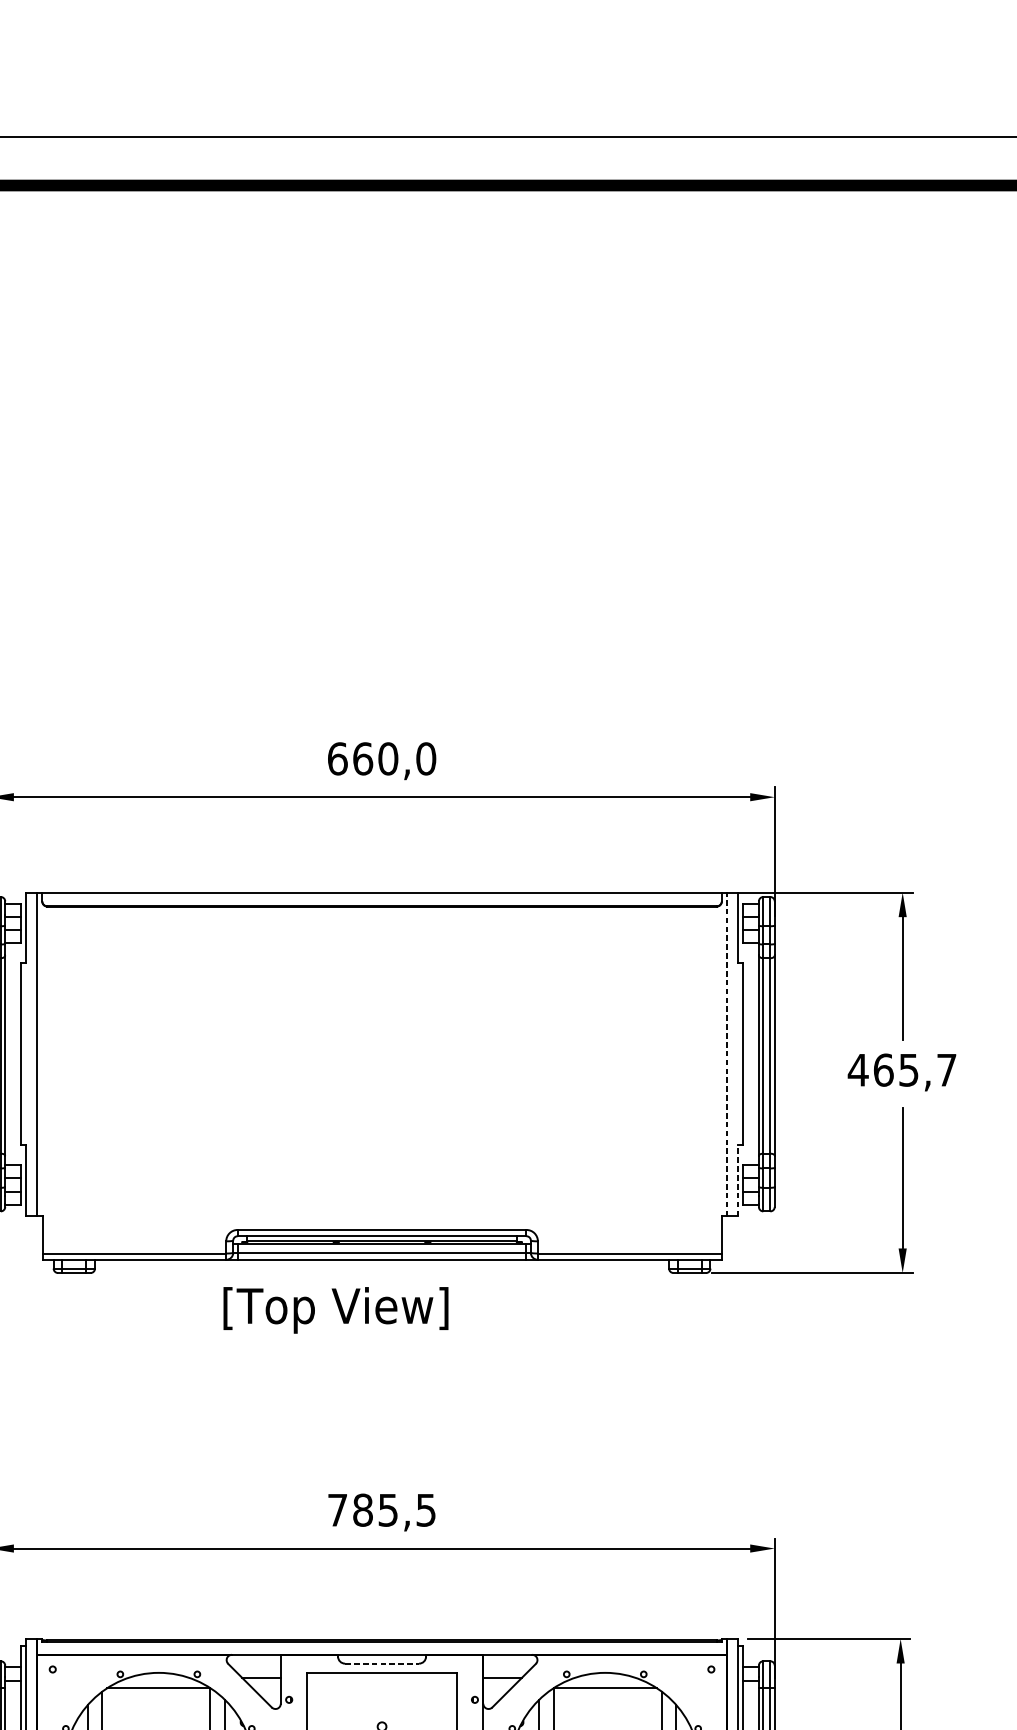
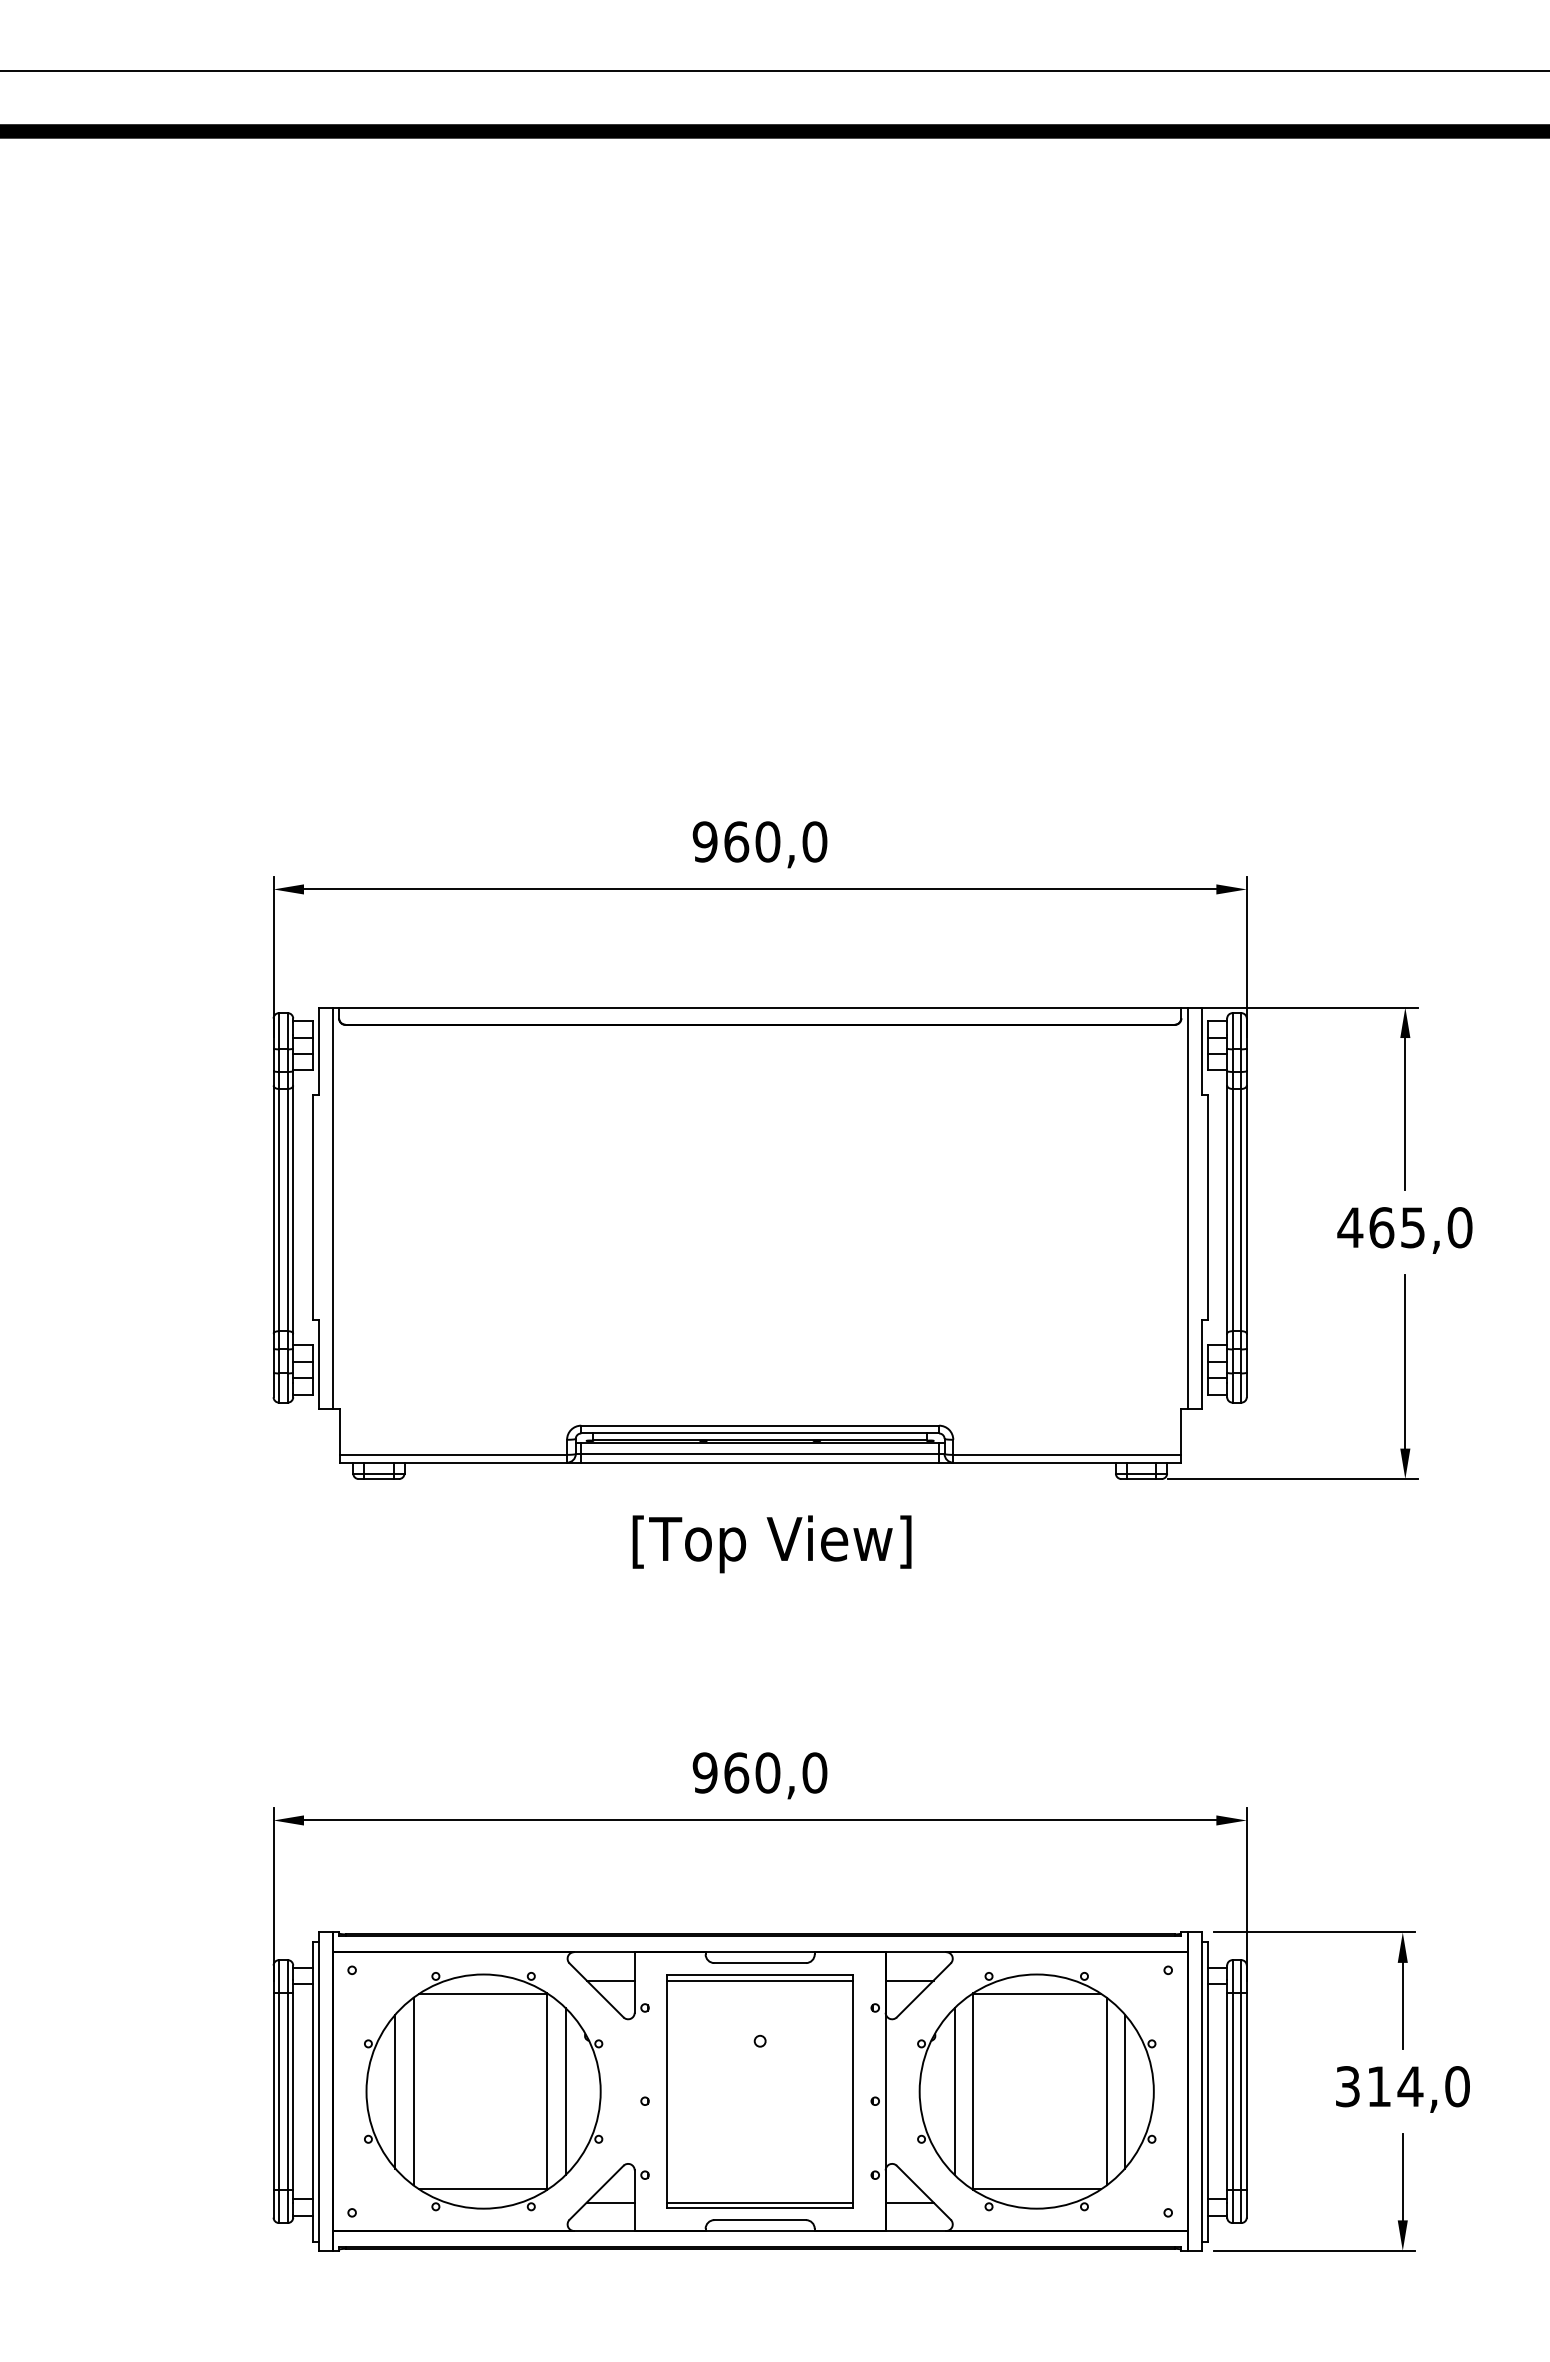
text: (337, 758) -> (704, 841), 660,0 -> 960,0
line: (726, 1054) -> (1187, 1208), dashed -> solid
text: (946, 1070) -> (1459, 1227), 465,7 -> 465,0
line: (738, 1180) -> (1201, 1364), dashed -> solid
text: (335, 1310) -> (771, 1544), moved
text: (381, 1509) -> (759, 1772), 785,5 -> 960,0
line: (382, 1663) -> (760, 1963), dashed -> solid
line: (381, 1677) -> (759, 1980), added

